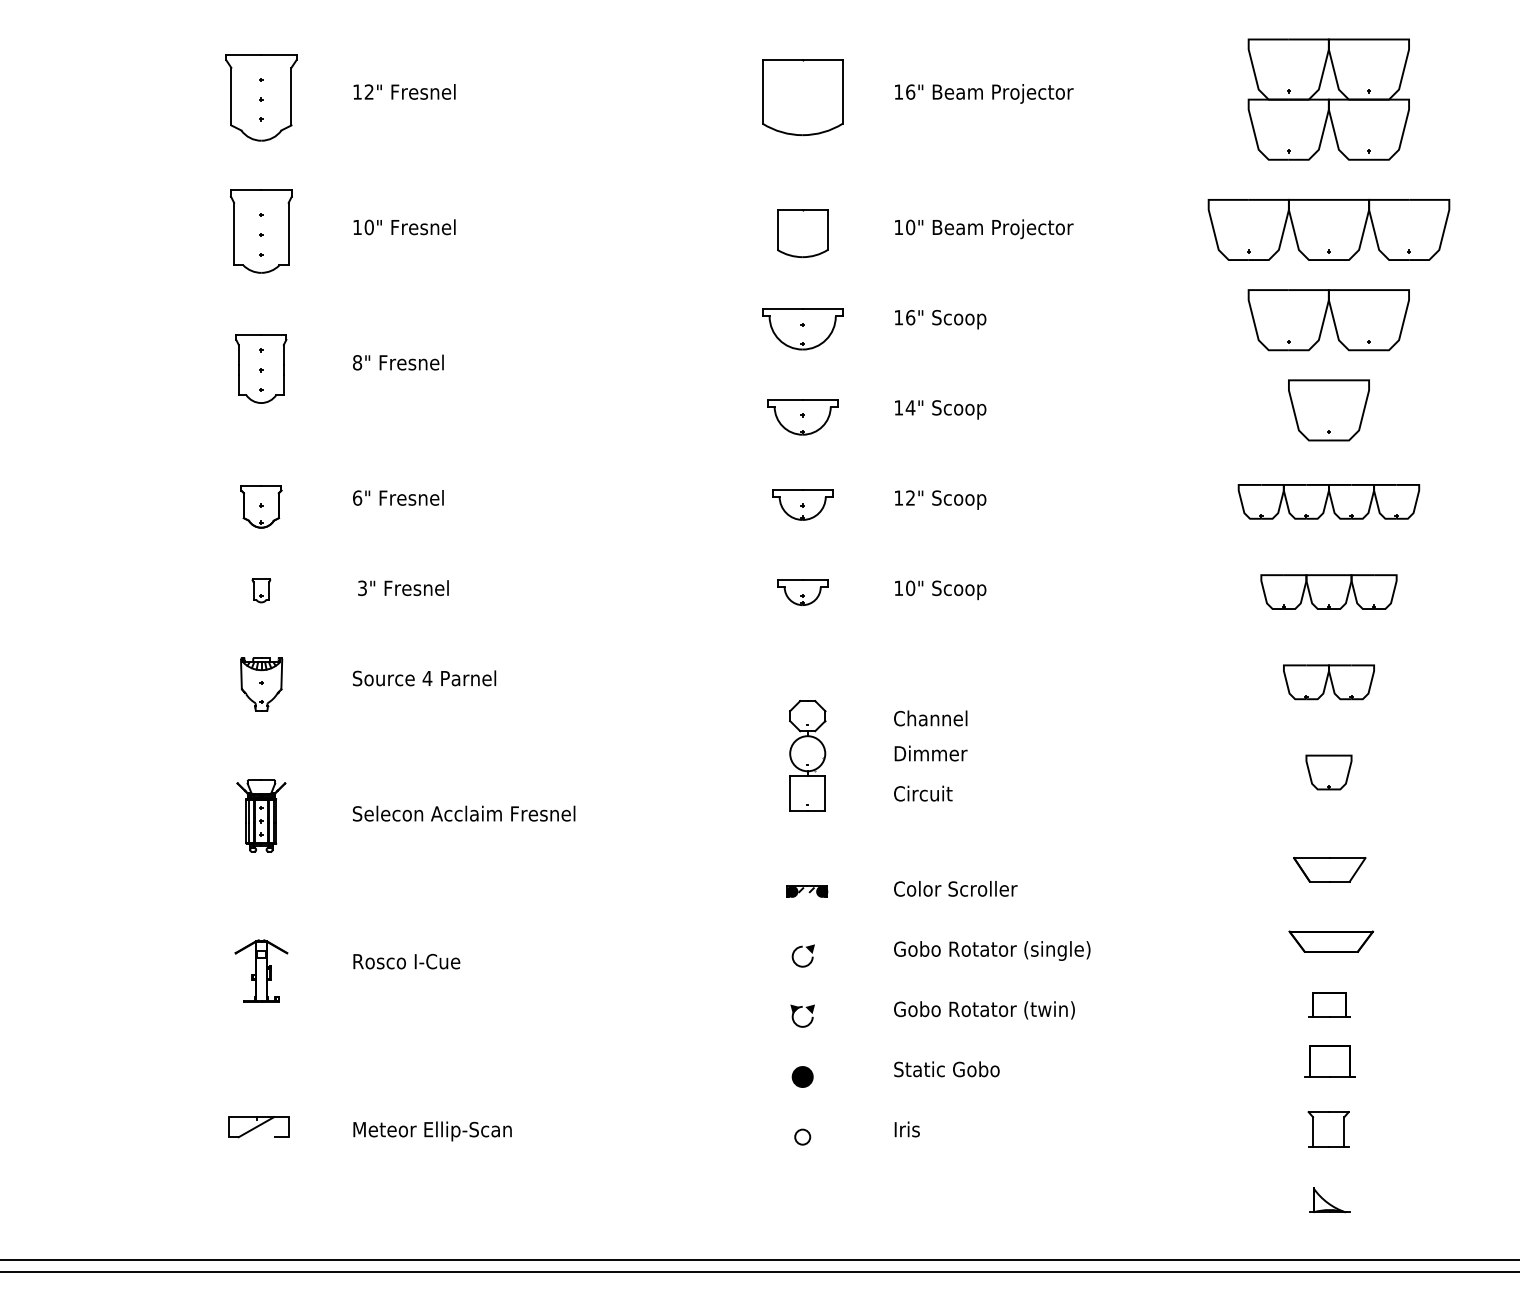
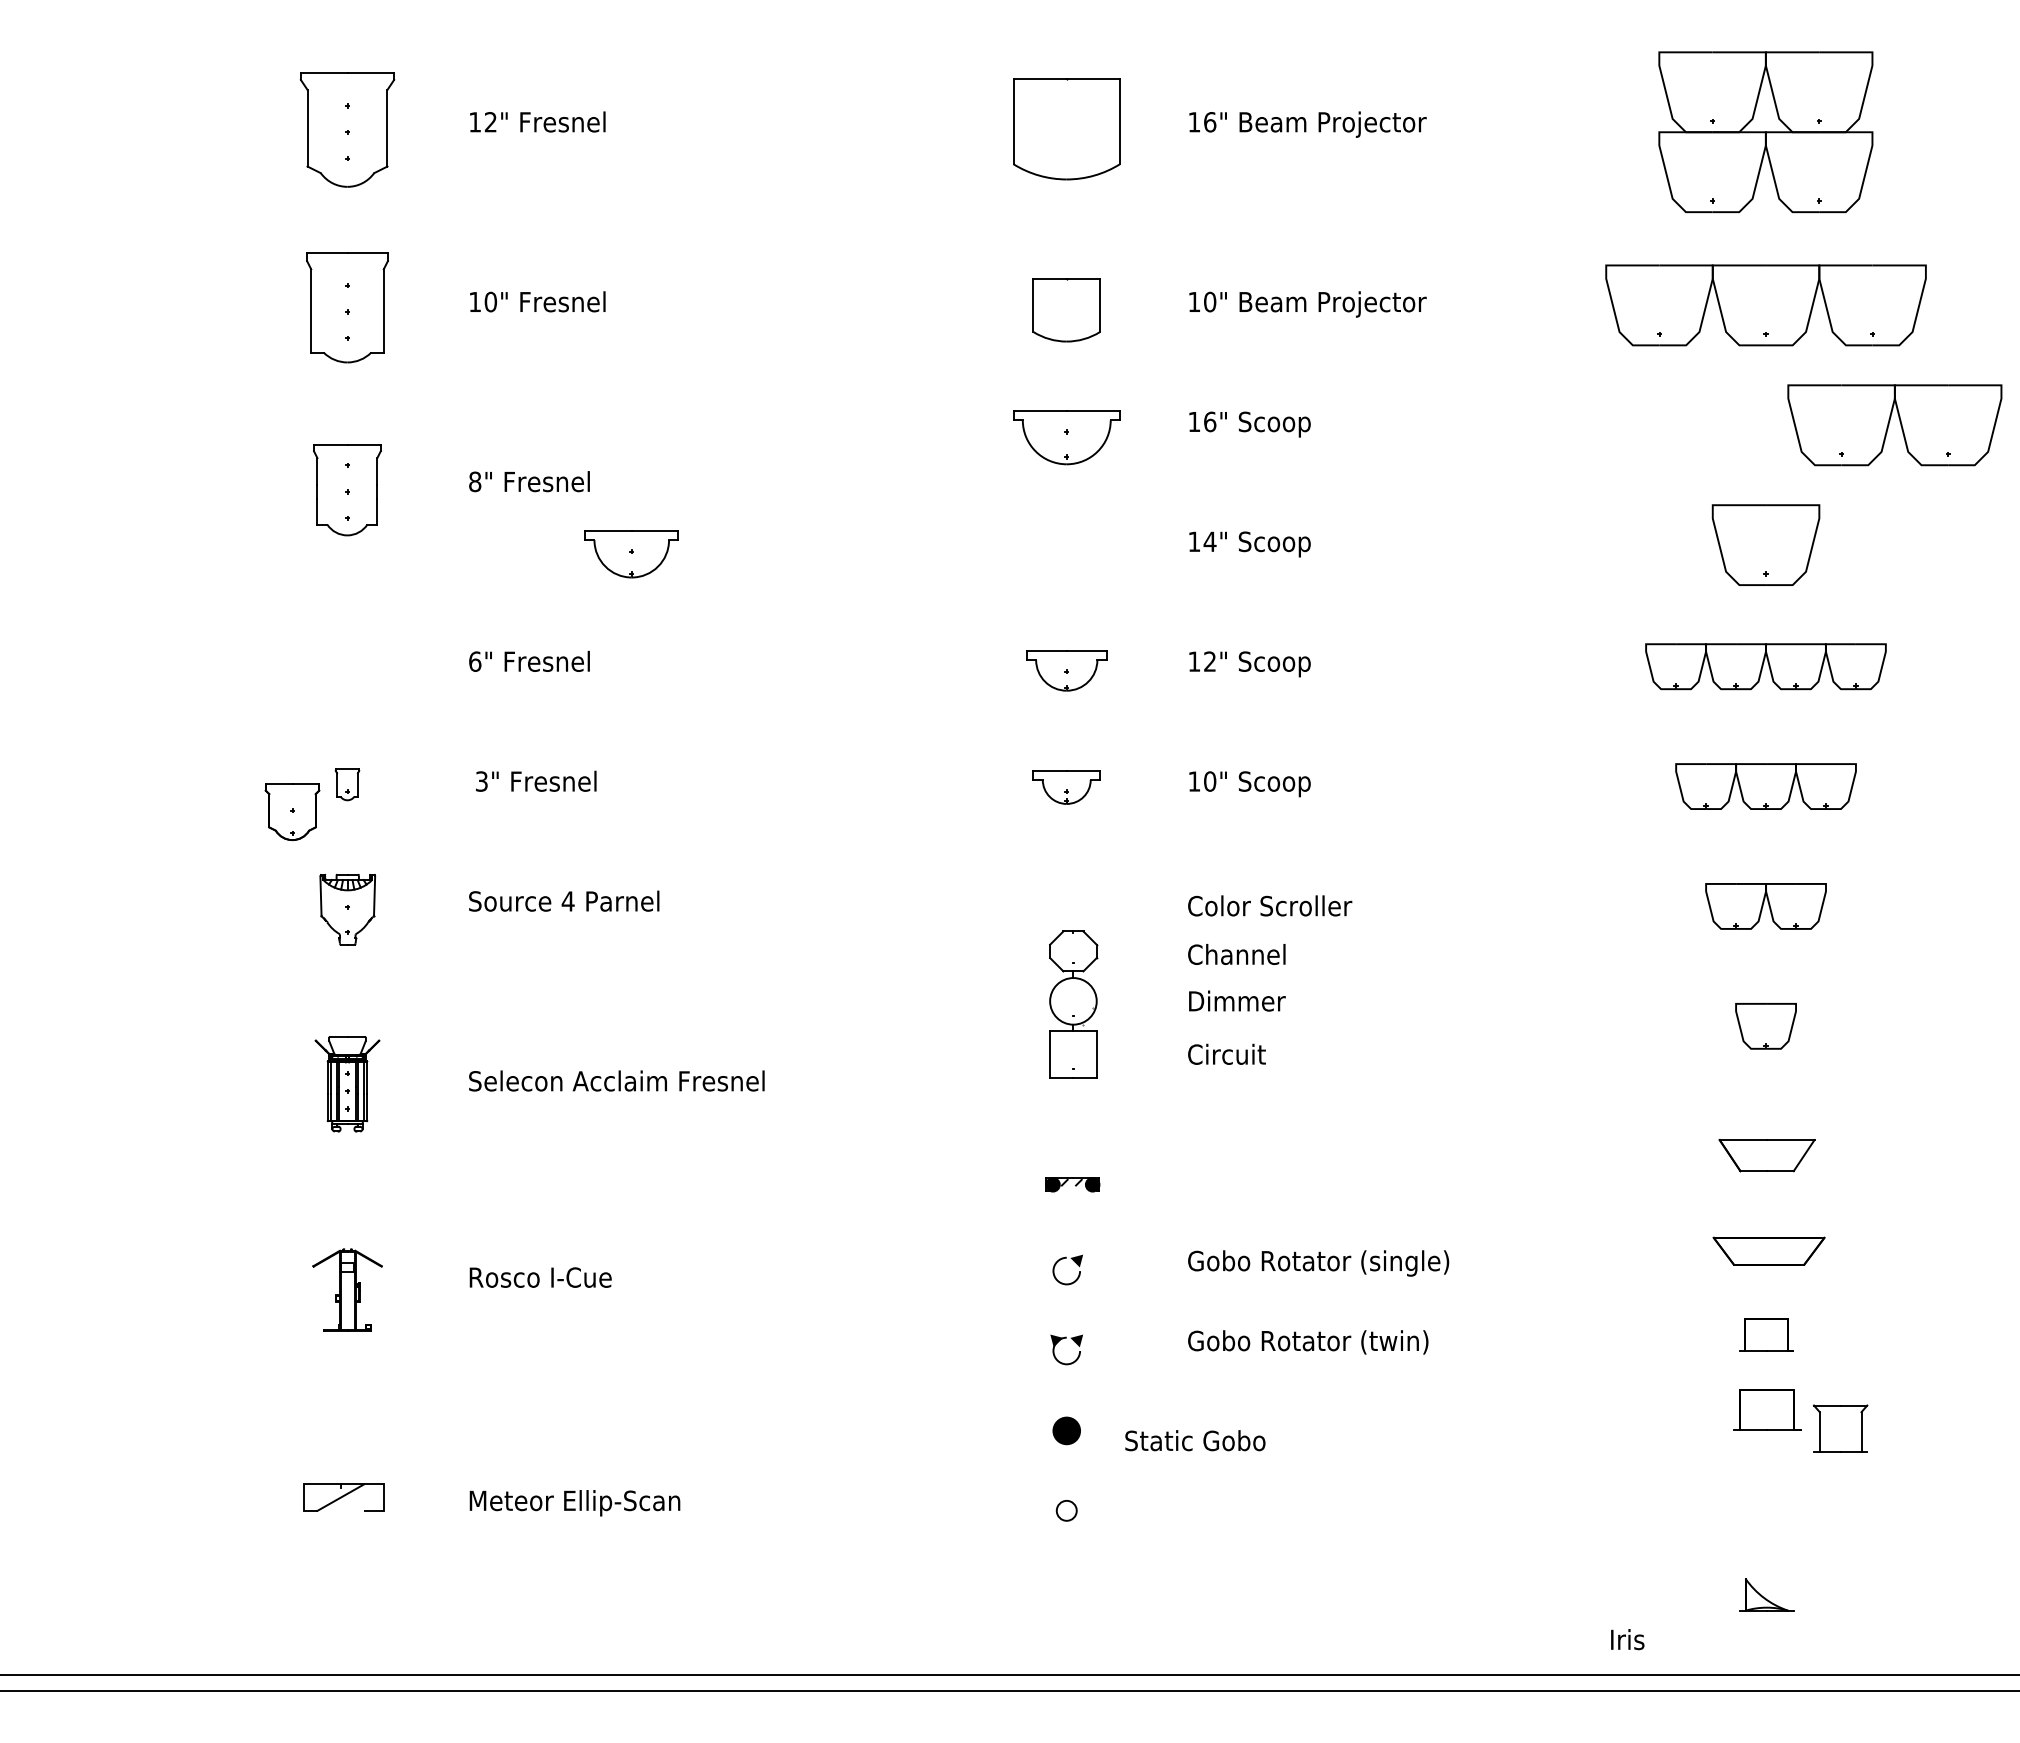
part: (1328, 320) -> (1894, 425), moved
part: (802, 417) -> (631, 554), moved
part: (261, 506) -> (292, 812), moved
text: (956, 888) -> (1270, 905), moved
text: (947, 1069) -> (1195, 1440), moved
text: (907, 1129) -> (1627, 1639), moved
part: (1328, 1129) -> (1840, 1428), moved

